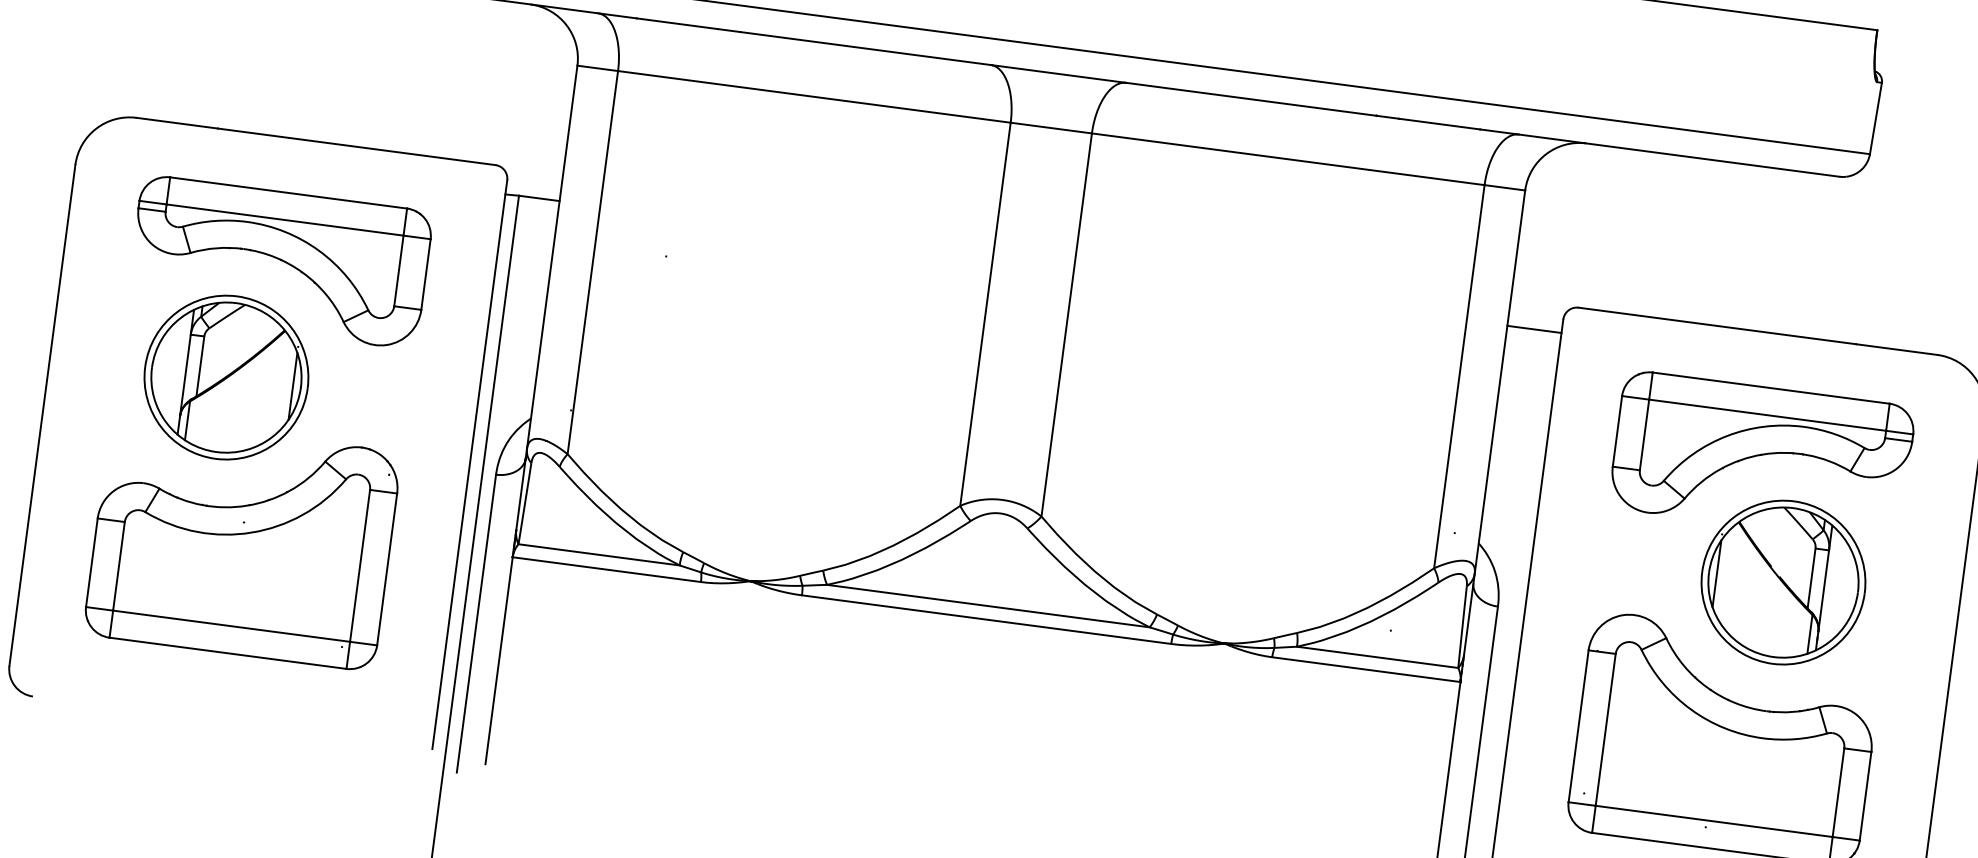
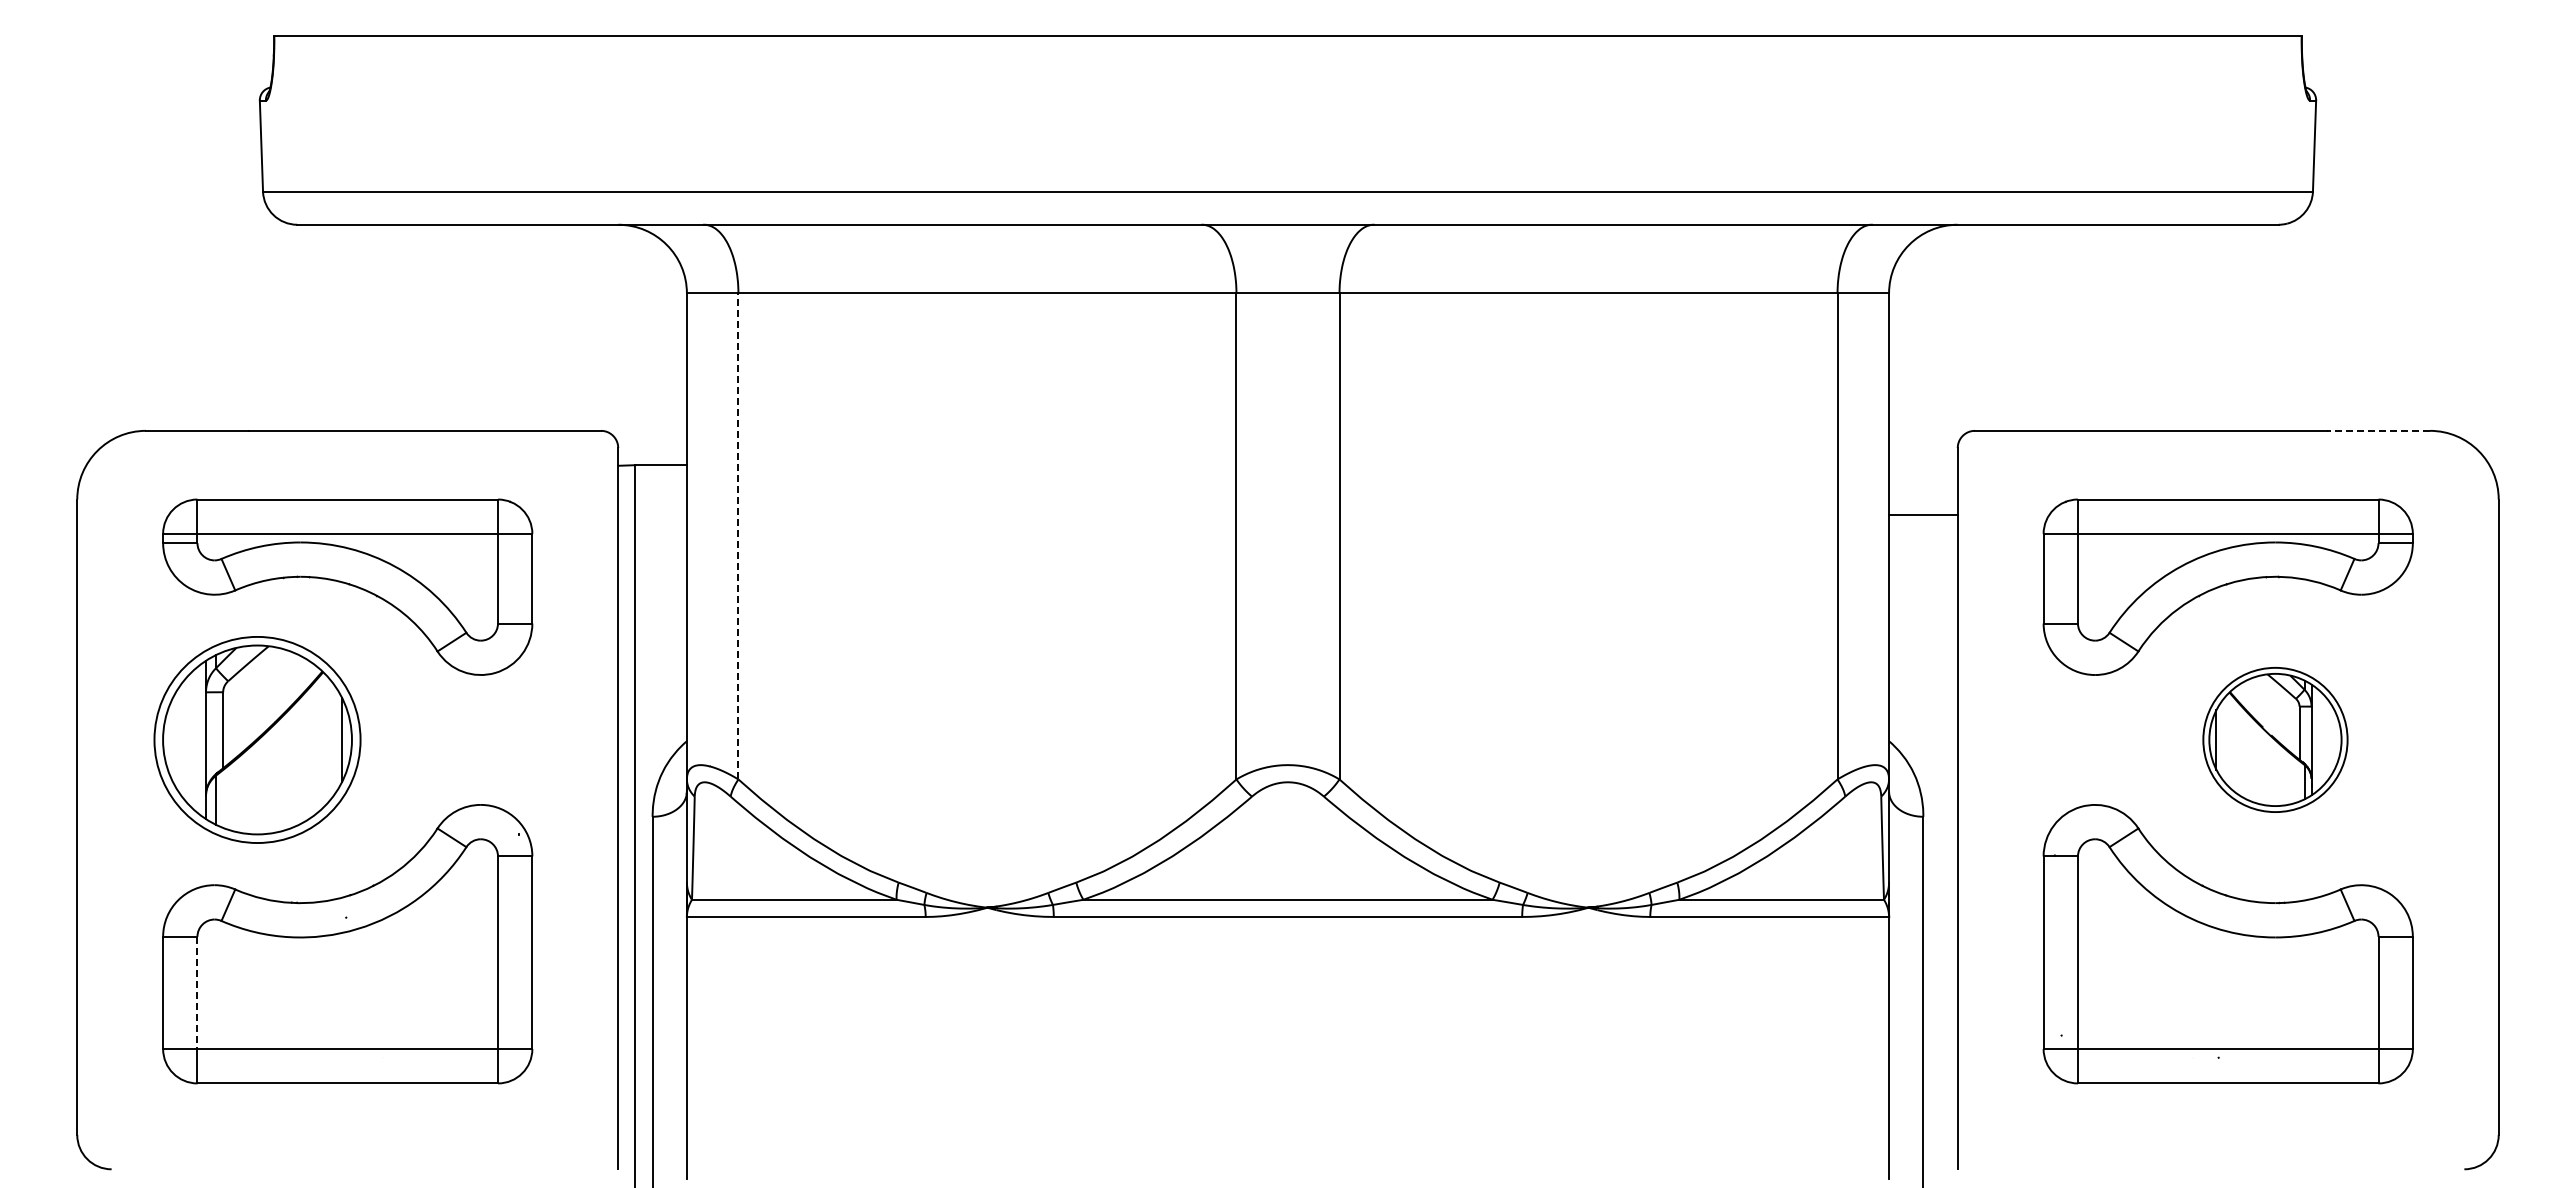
line: (592, 262) -> (738, 536), solid -> dashed
line: (1534, 329) -> (1923, 515), moved
line: (1896, 349) -> (2378, 430), solid -> dashed
part: (226, 377) -> (257, 739), moved
line: (118, 566) -> (197, 993), solid -> dashed
part: (1783, 582) -> (2275, 739), size x0.7

